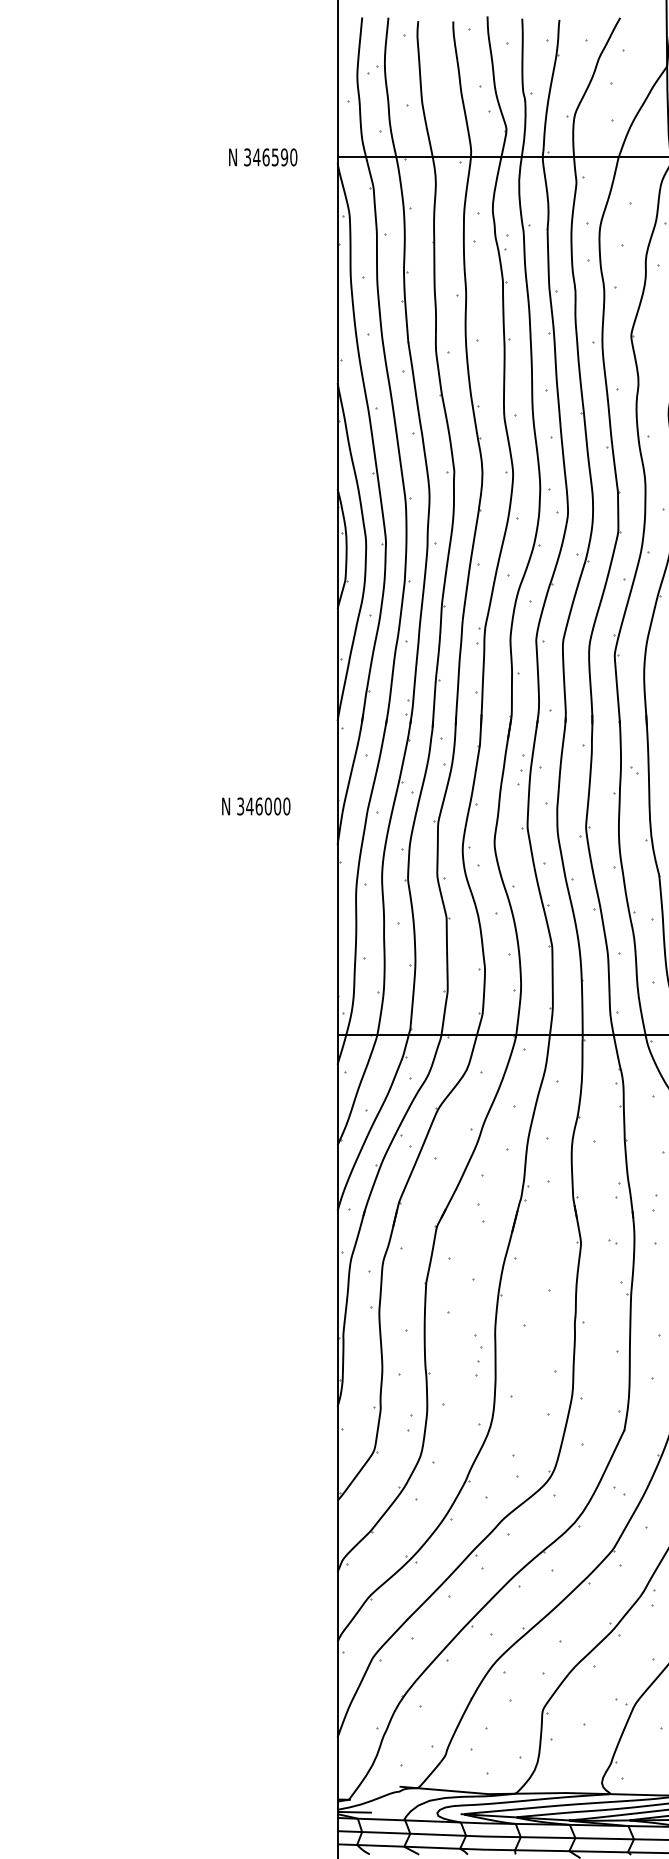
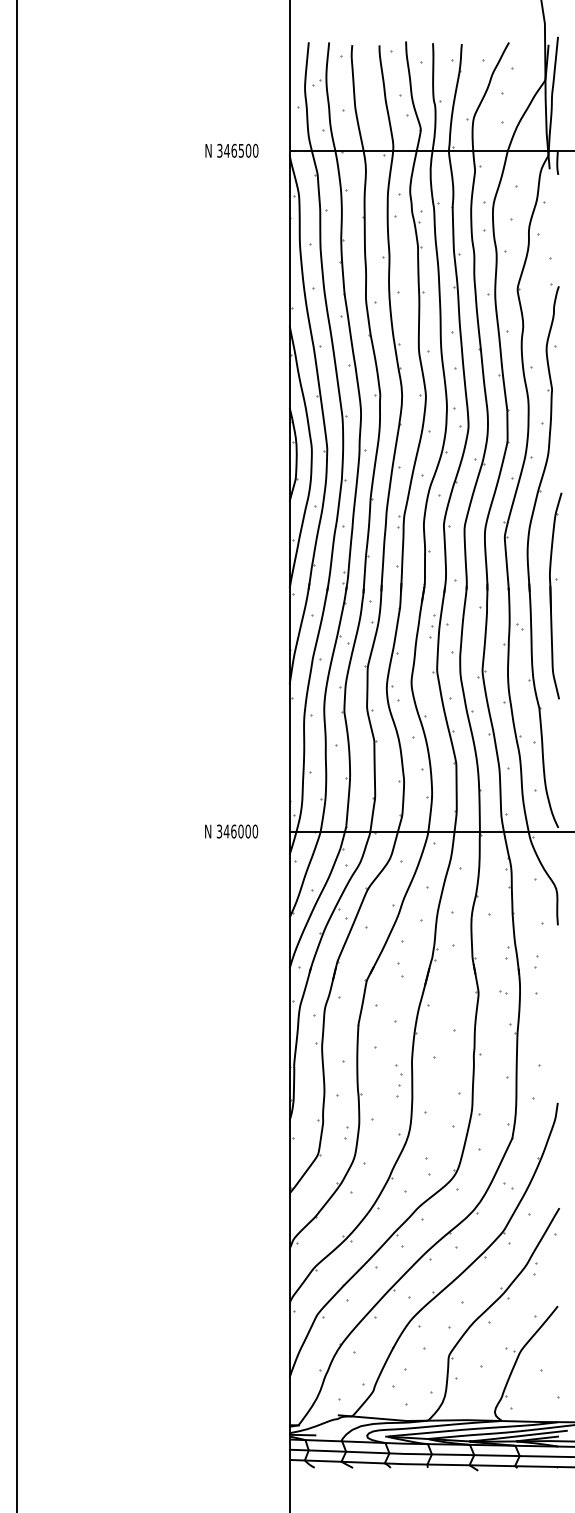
text: (284, 156) -> (248, 150), 346590 -> 346500
text: (256, 806) -> (231, 831), moved

